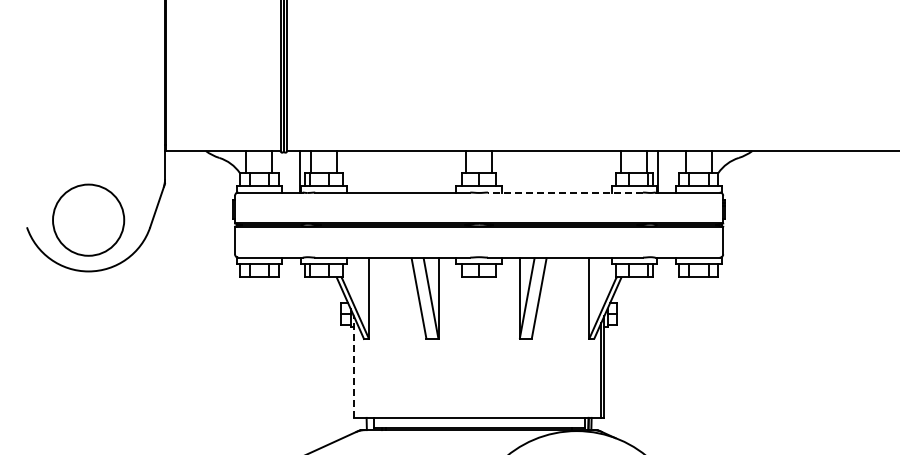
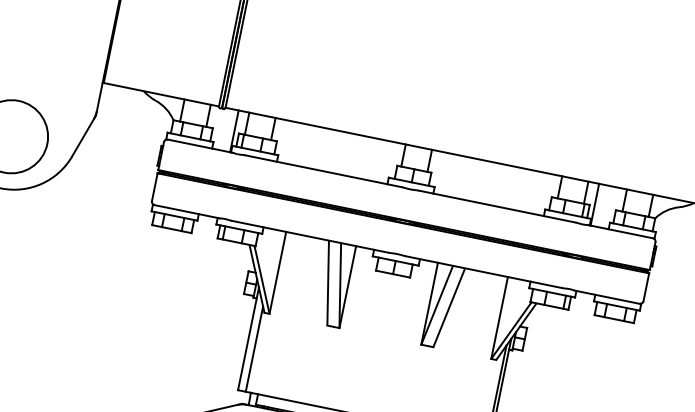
line: (565, 192) -> (497, 206), dashed -> solid
line: (353, 366) -> (248, 338), dashed -> solid
line: (361, 375) -> (254, 349), added

